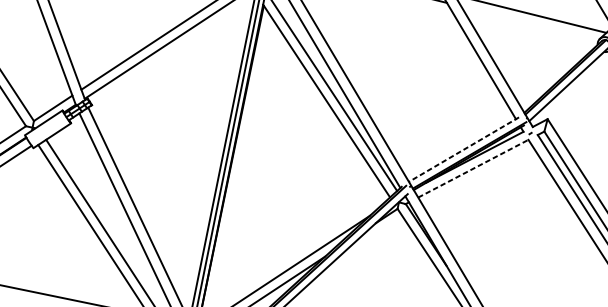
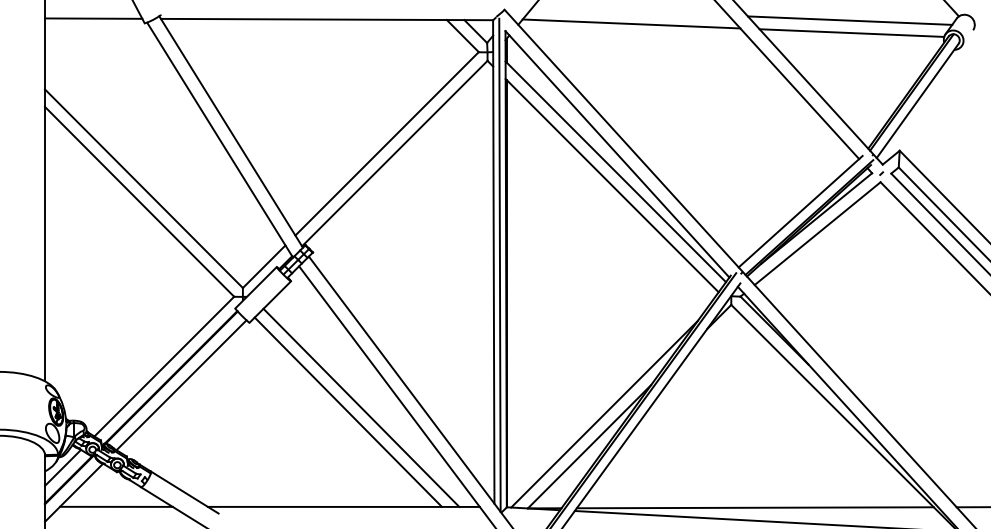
line: (529, 23) -> (851, 32), added
line: (463, 150) -> (800, 212), dashed -> solid
line: (474, 168) -> (818, 233), dashed -> solid

